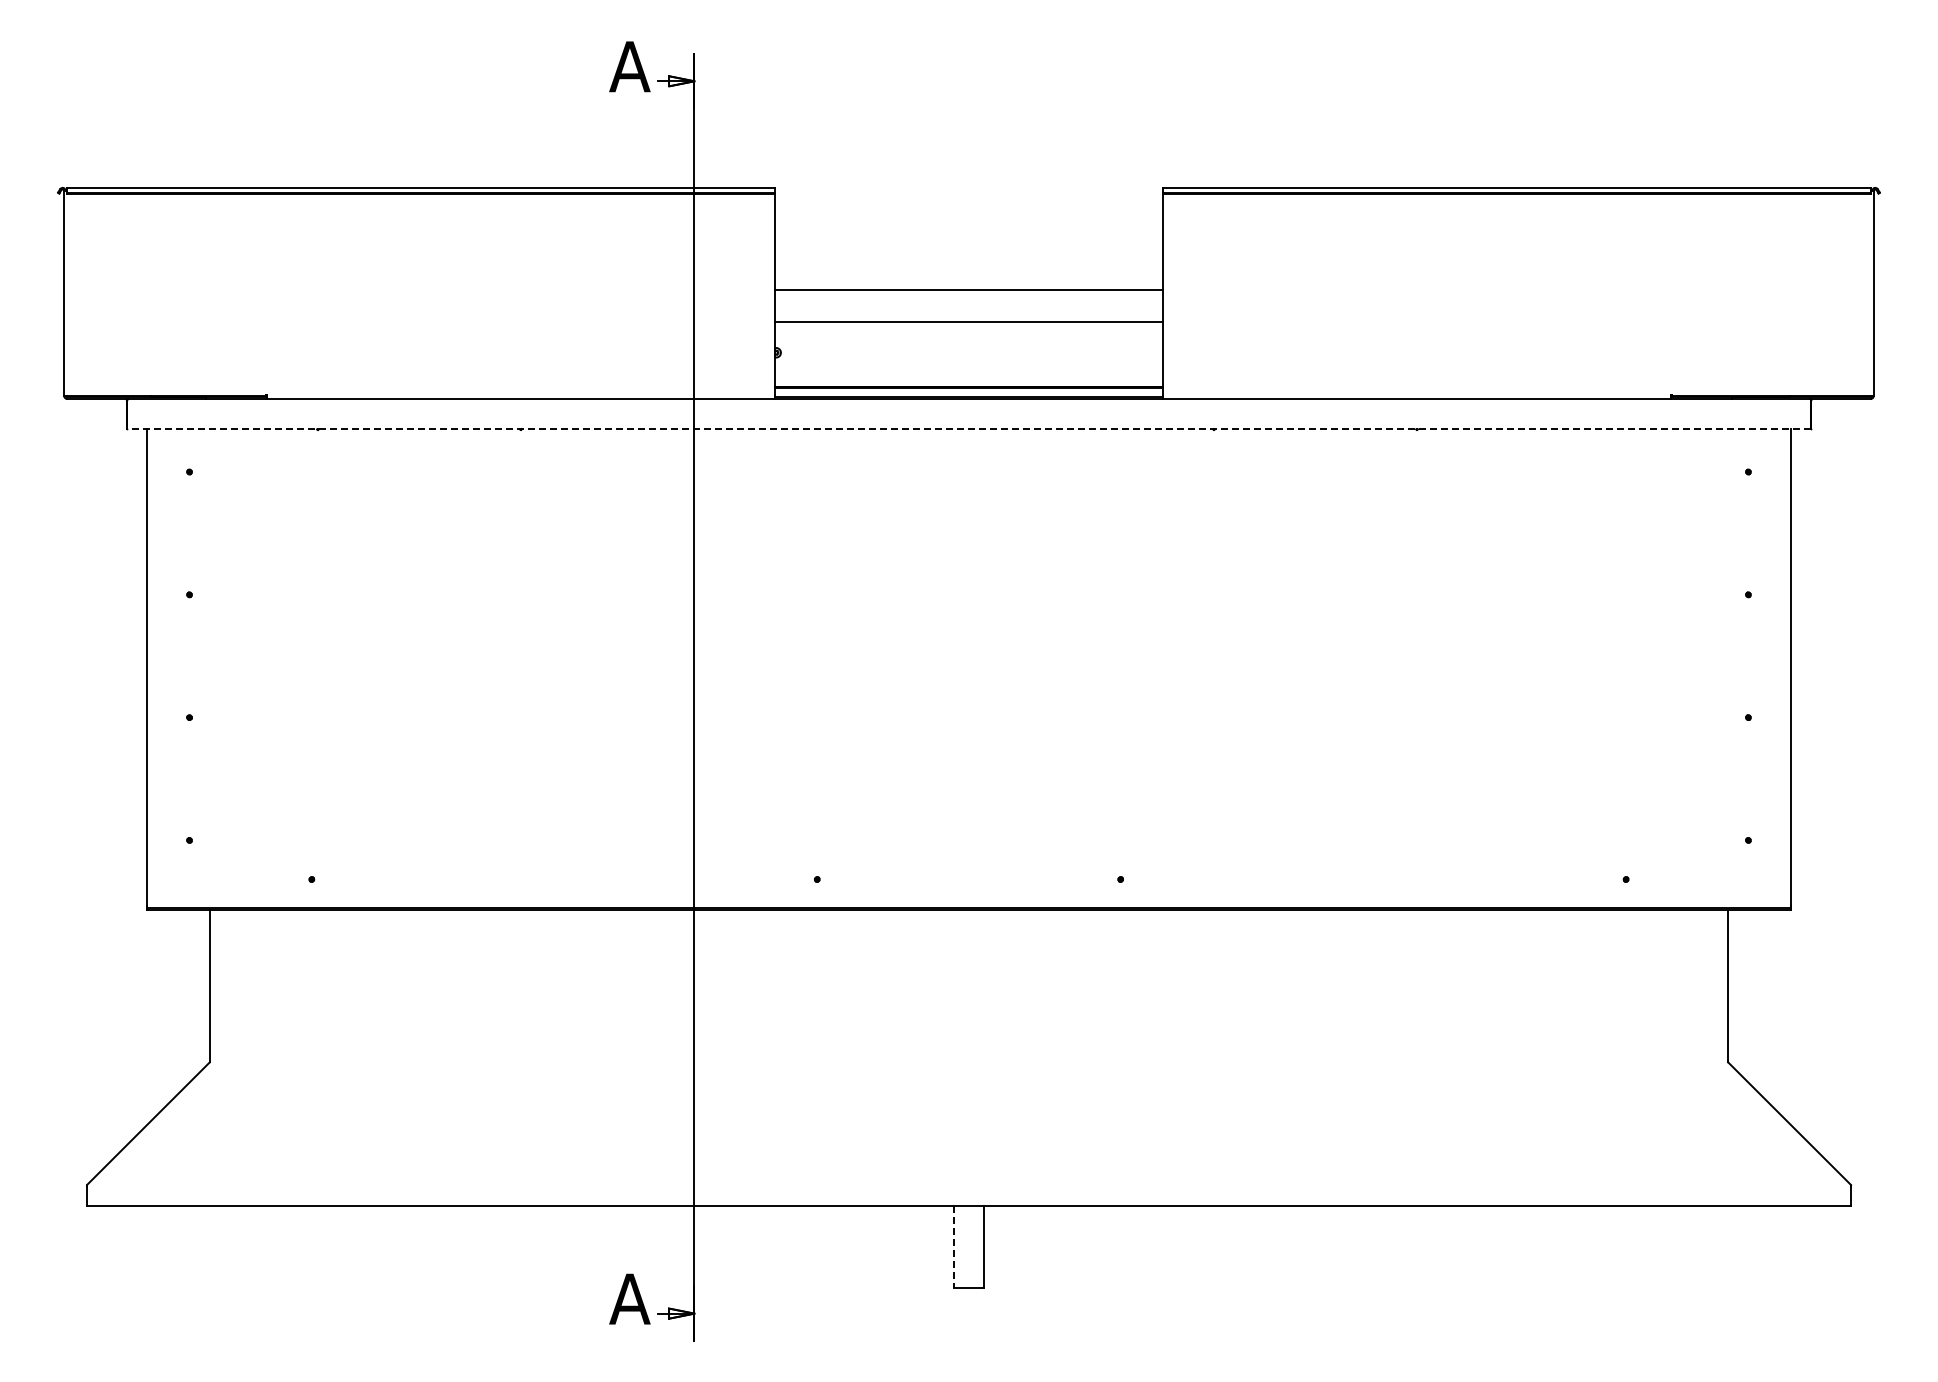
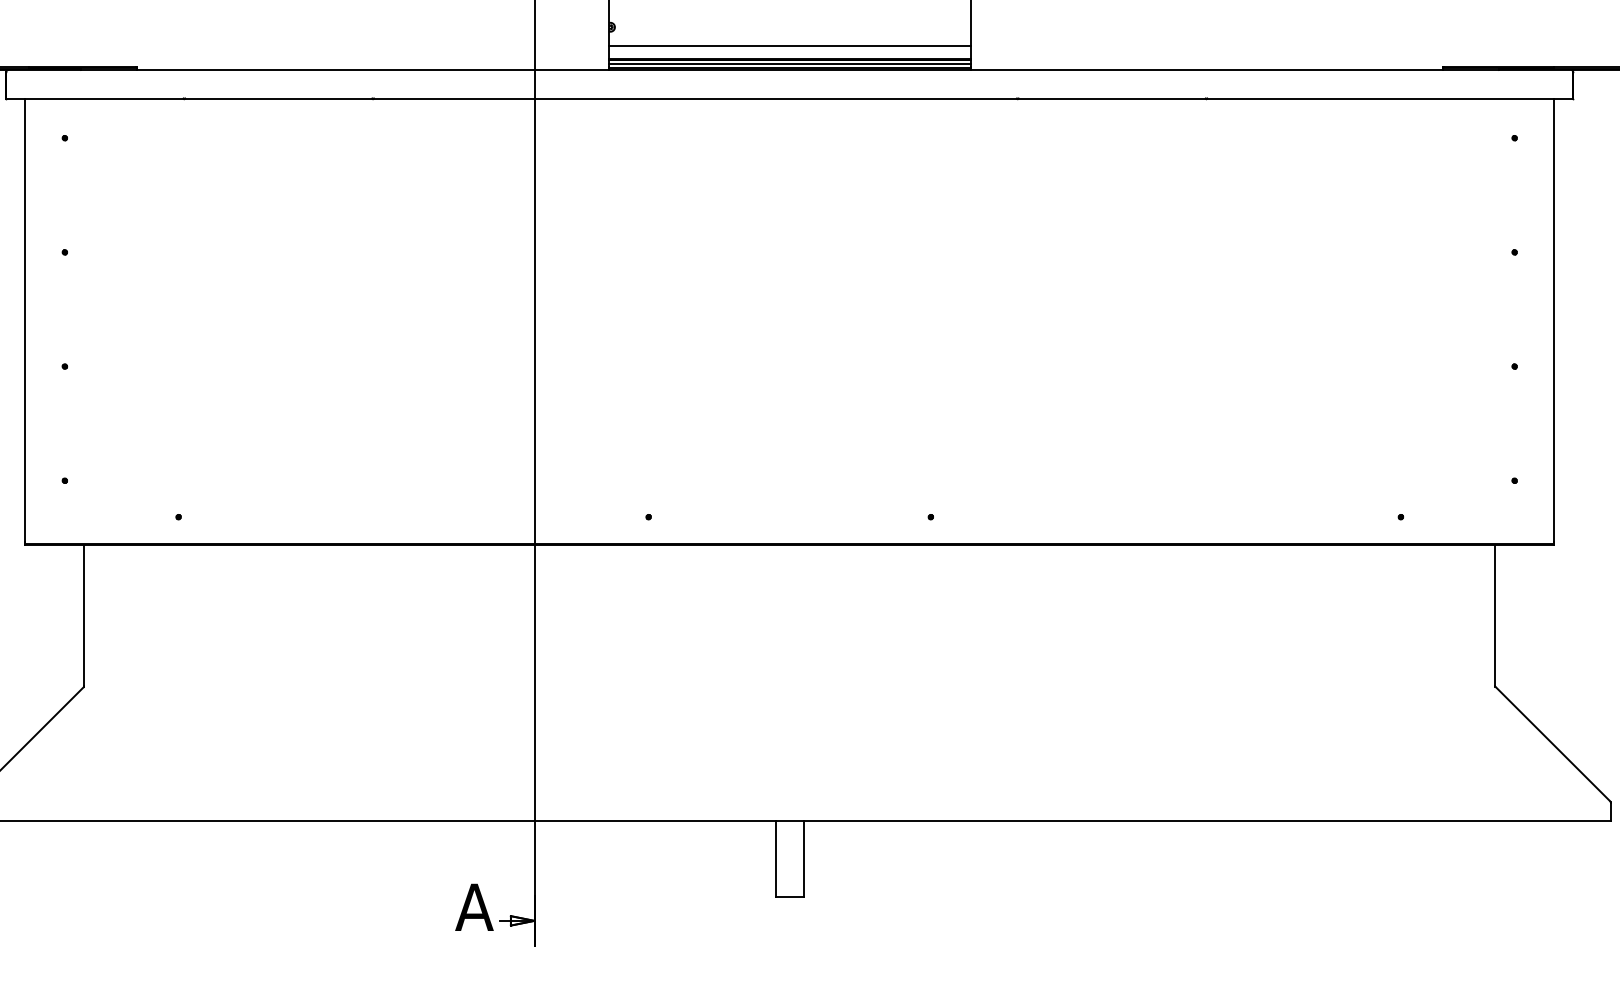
line: (968, 373) -> (789, 46), added
line: (968, 392) -> (789, 64), added
line: (968, 429) -> (789, 98), dashed -> solid
line: (953, 1247) -> (775, 859), dashed -> solid

